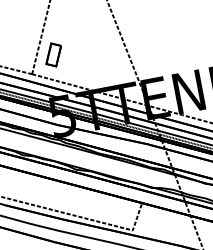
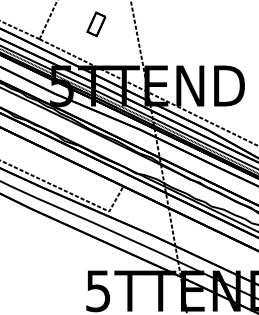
part: (53, 55) -> (96, 24), moved

